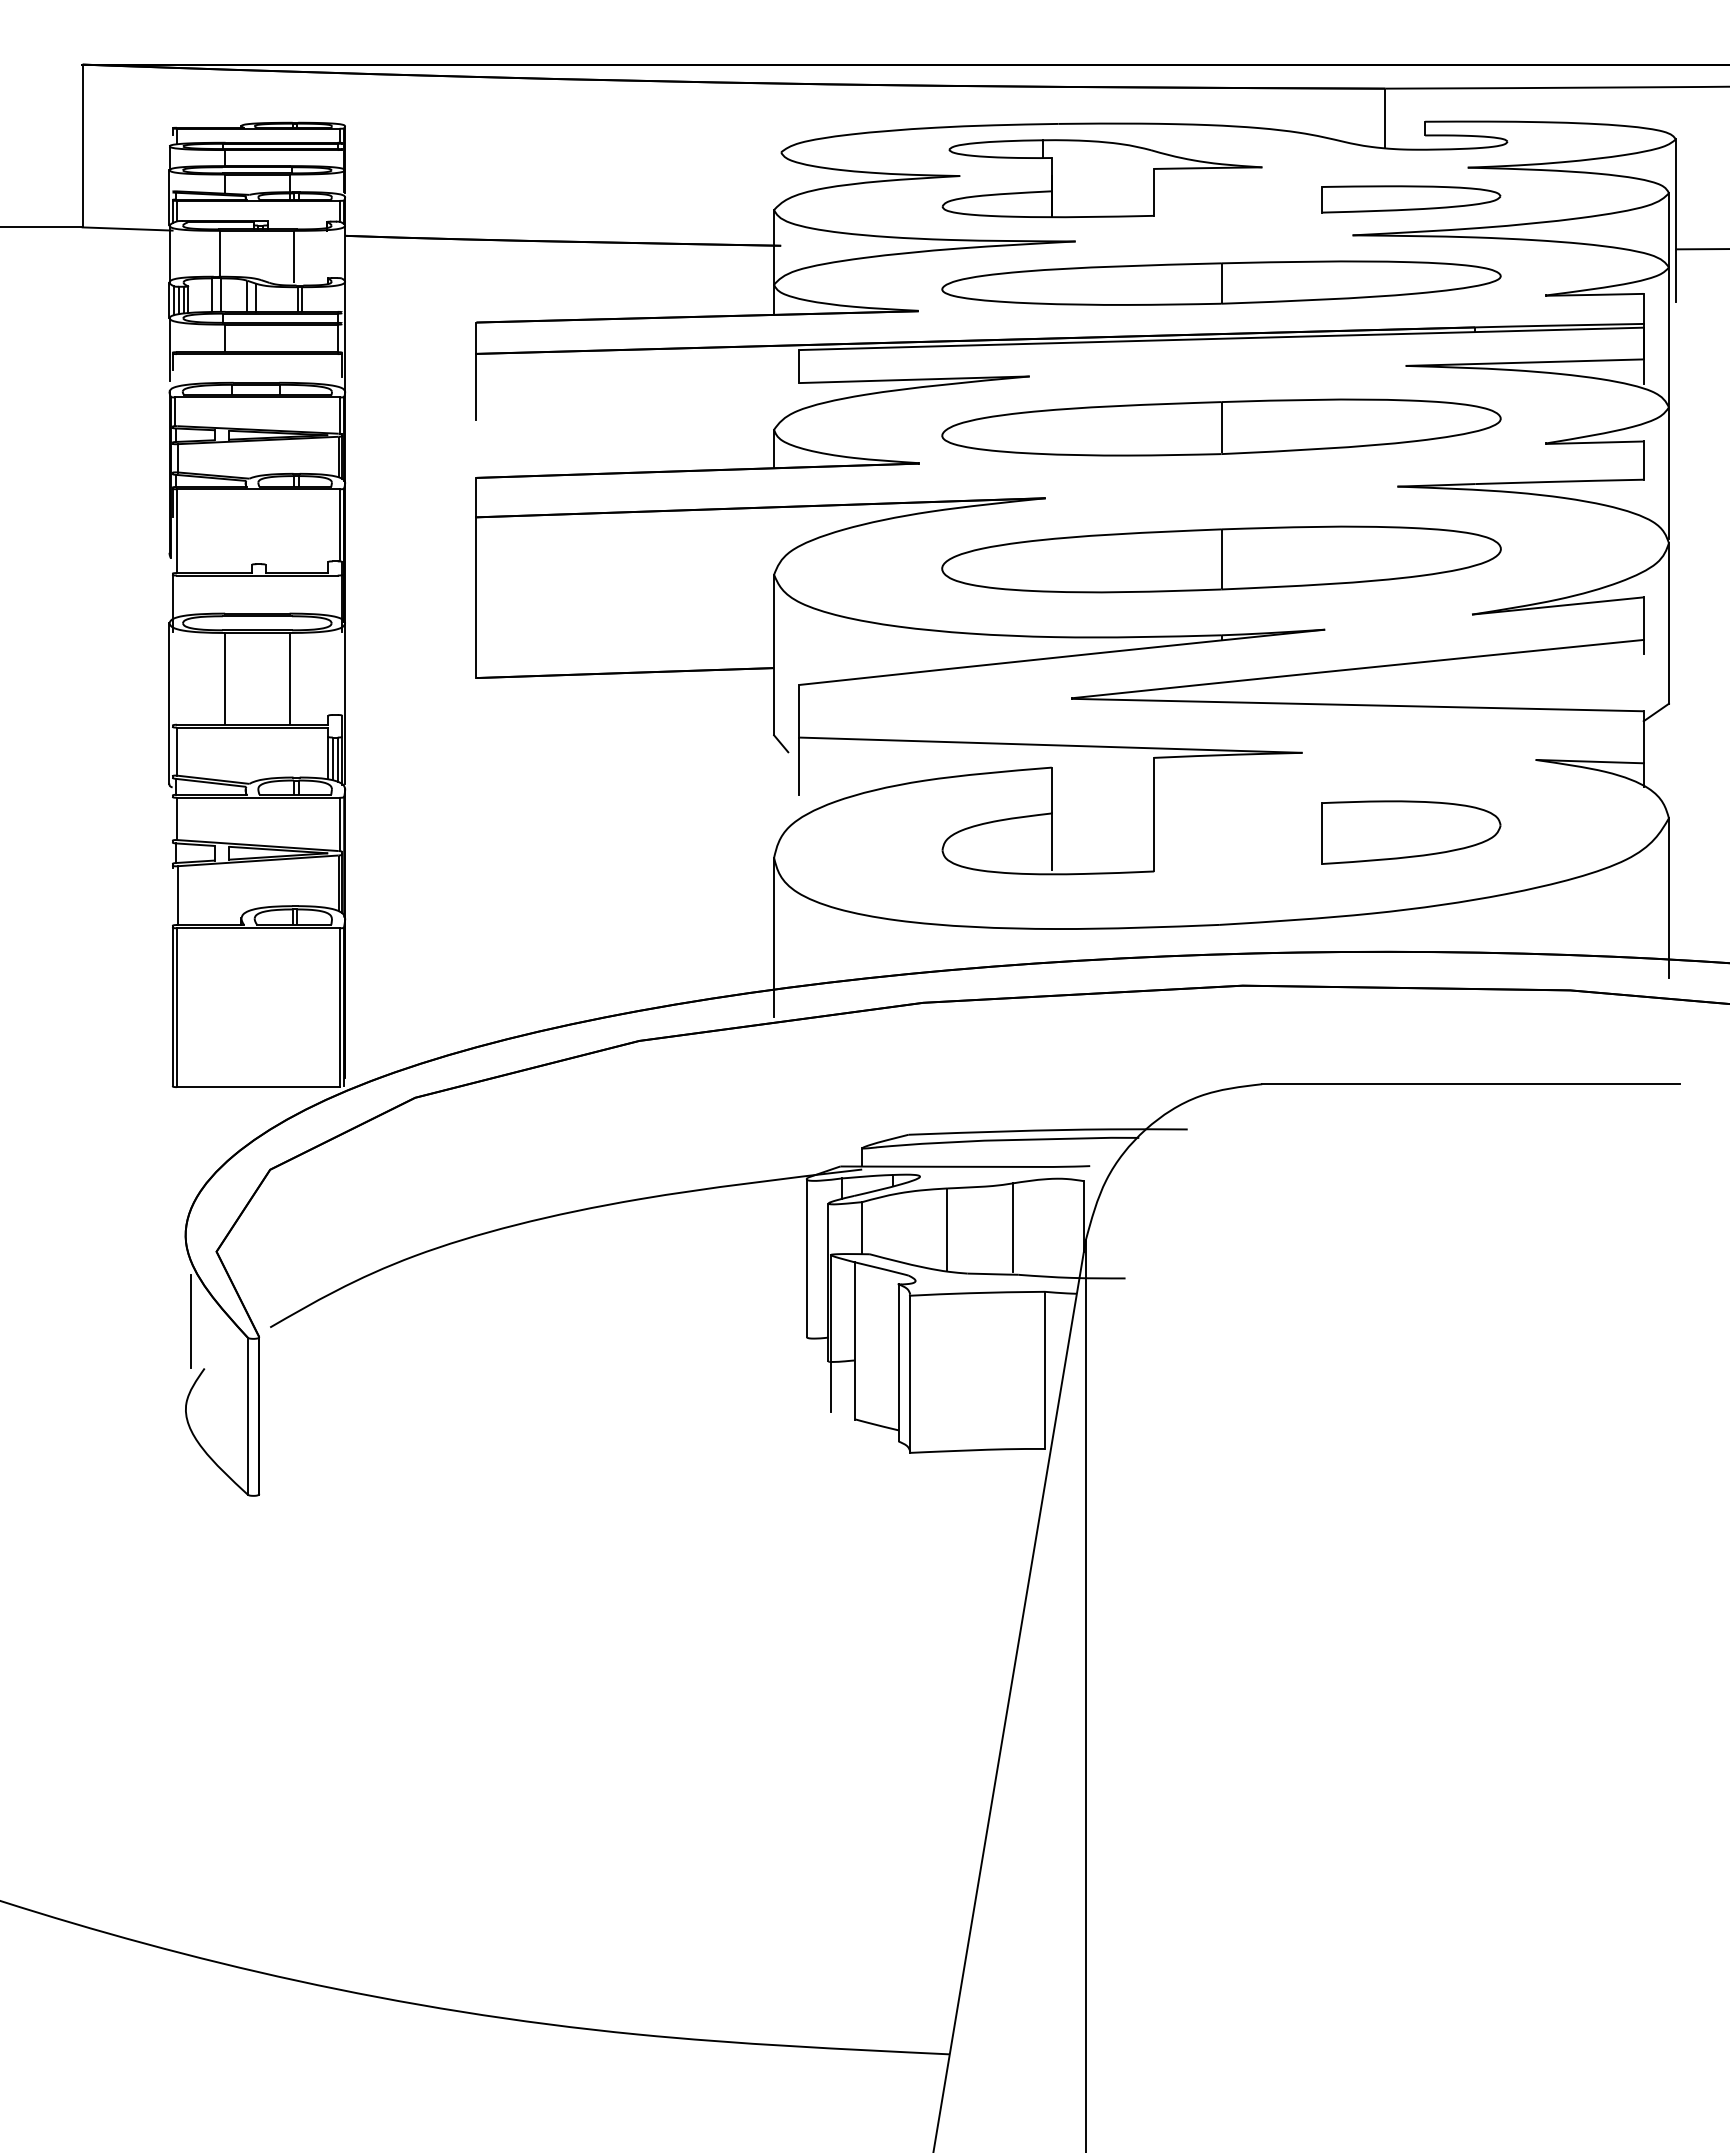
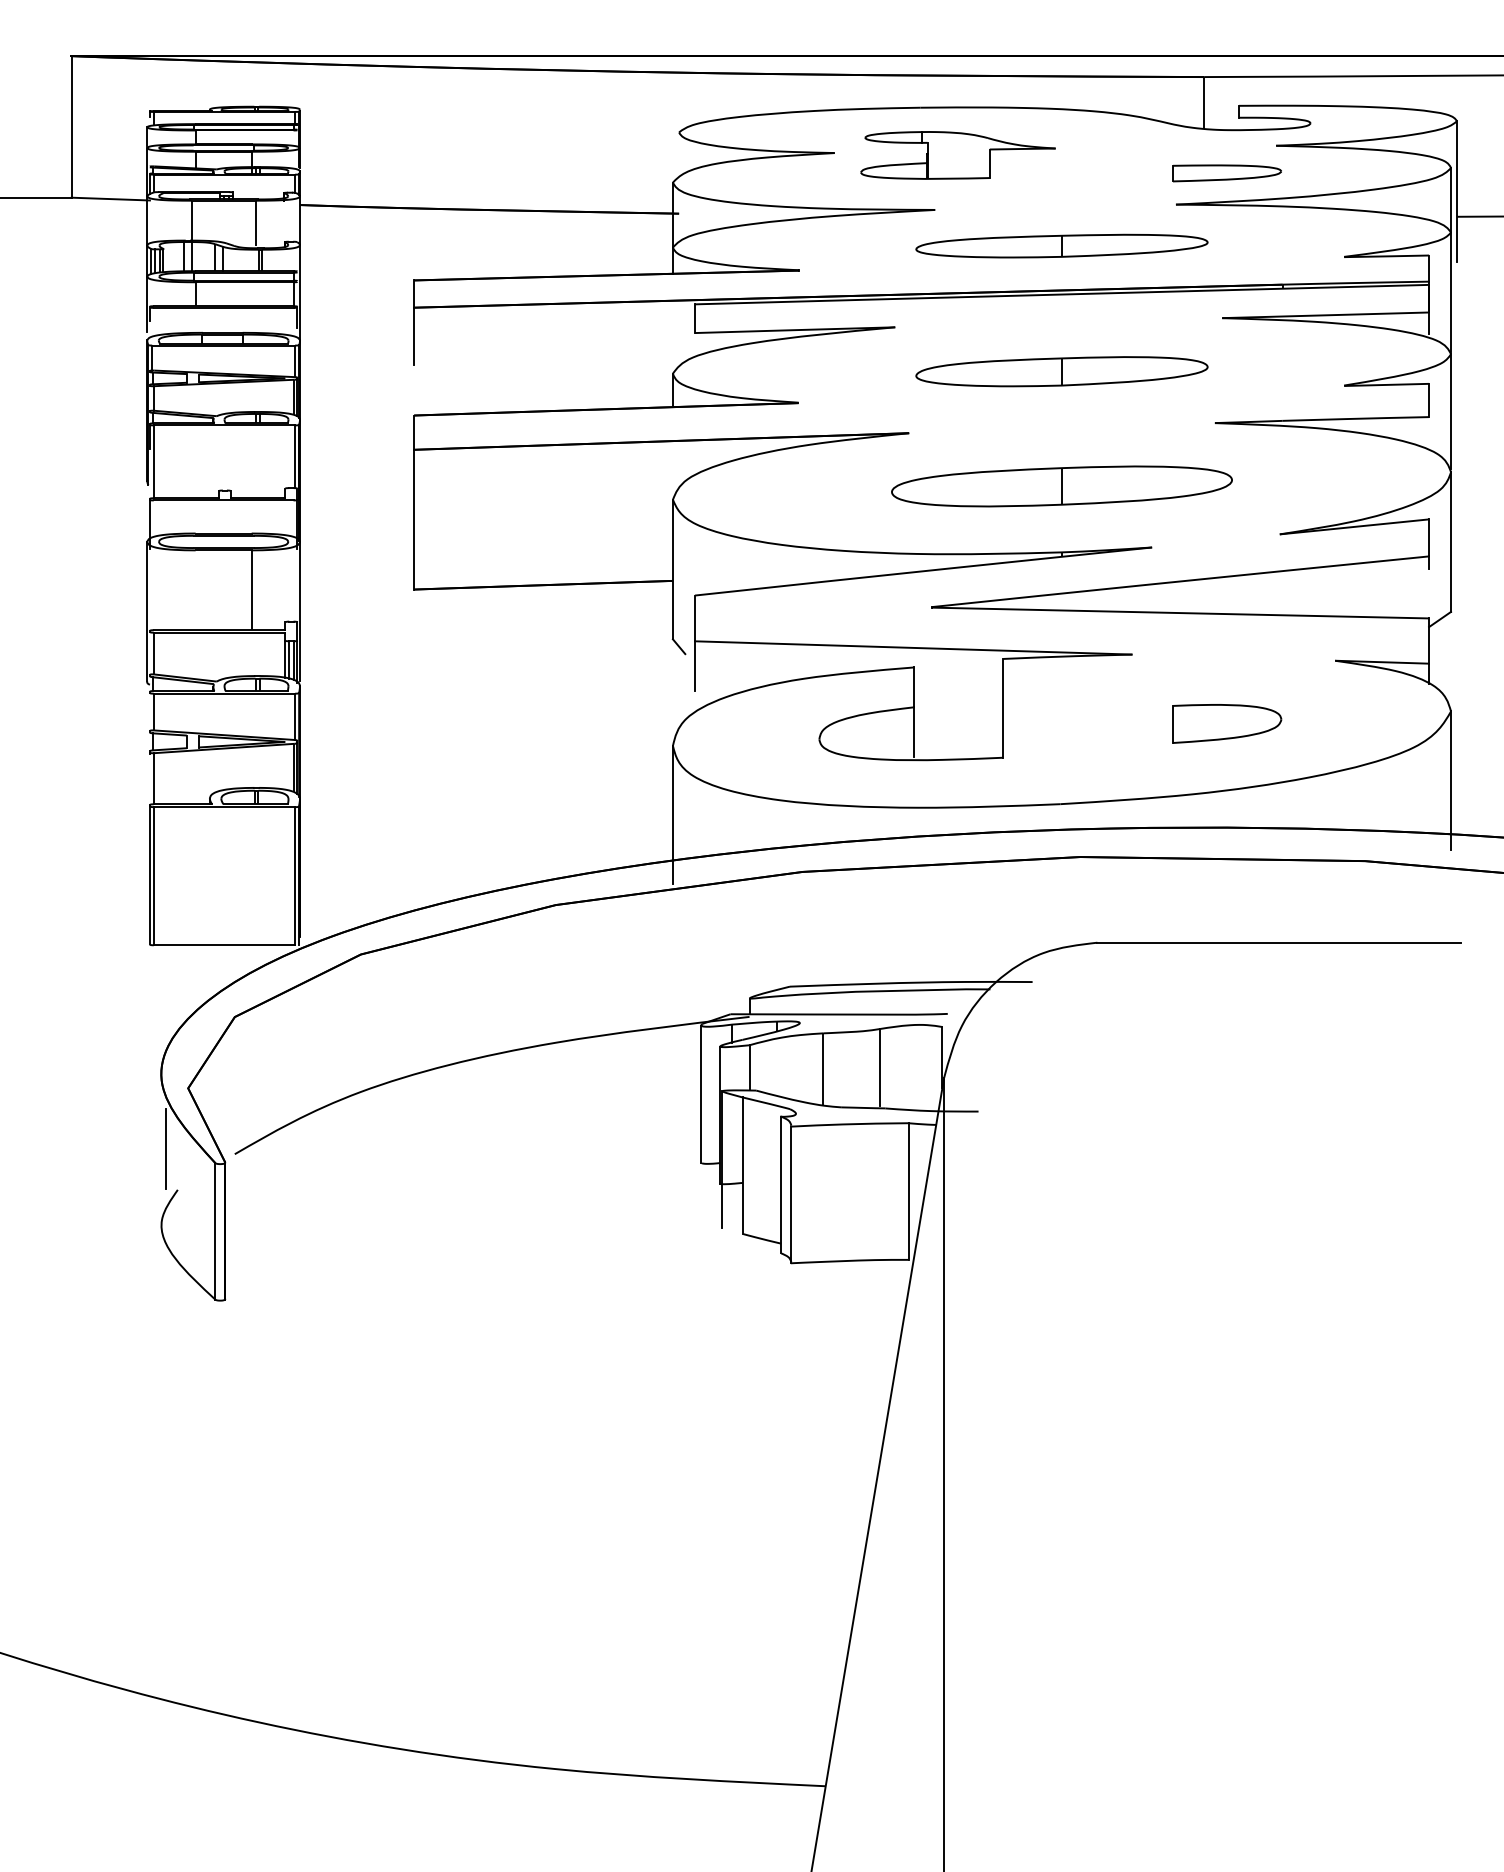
part: (1101, 178) -> (957, 155), size x0.7
part: (1411, 199) -> (1227, 173), size x0.7
part: (1221, 282) -> (1061, 245), size x0.6
part: (1221, 427) -> (1061, 371), size x0.6
part: (1221, 559) -> (1061, 486), size x0.7
line: (225, 678) -> (195, 589), removed
part: (1411, 832) -> (1227, 723), size x0.7

